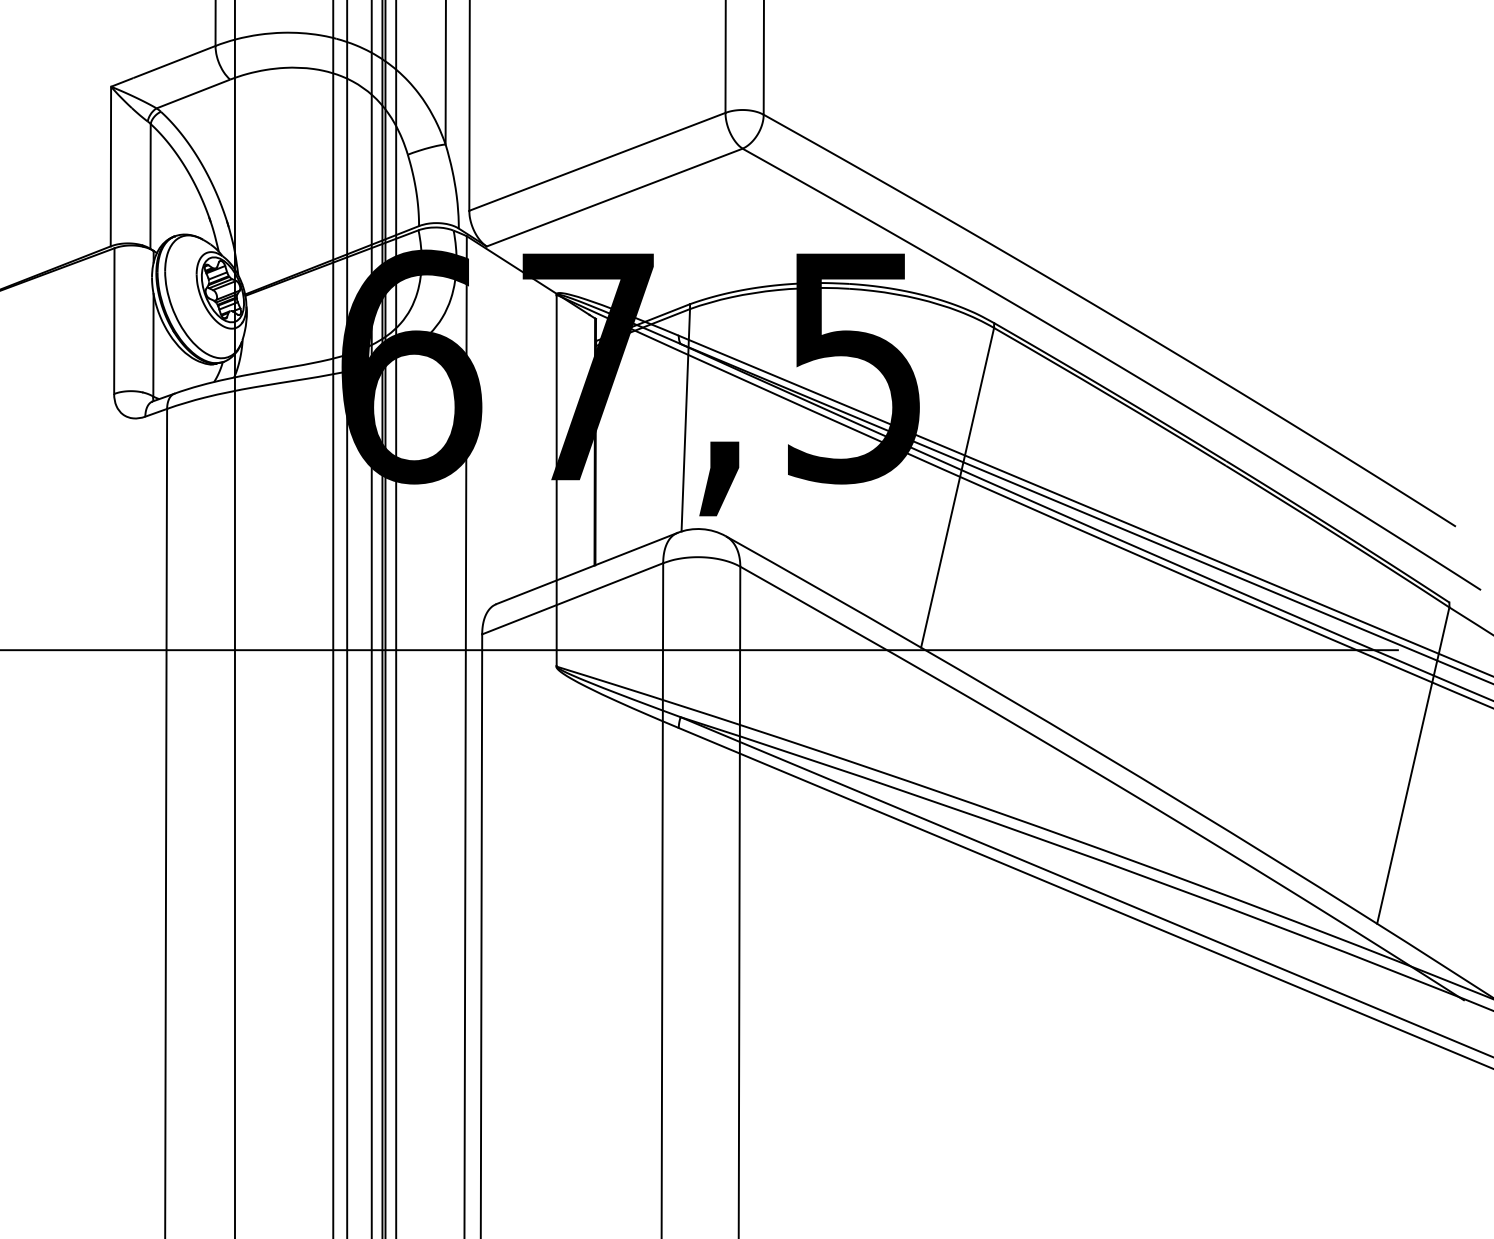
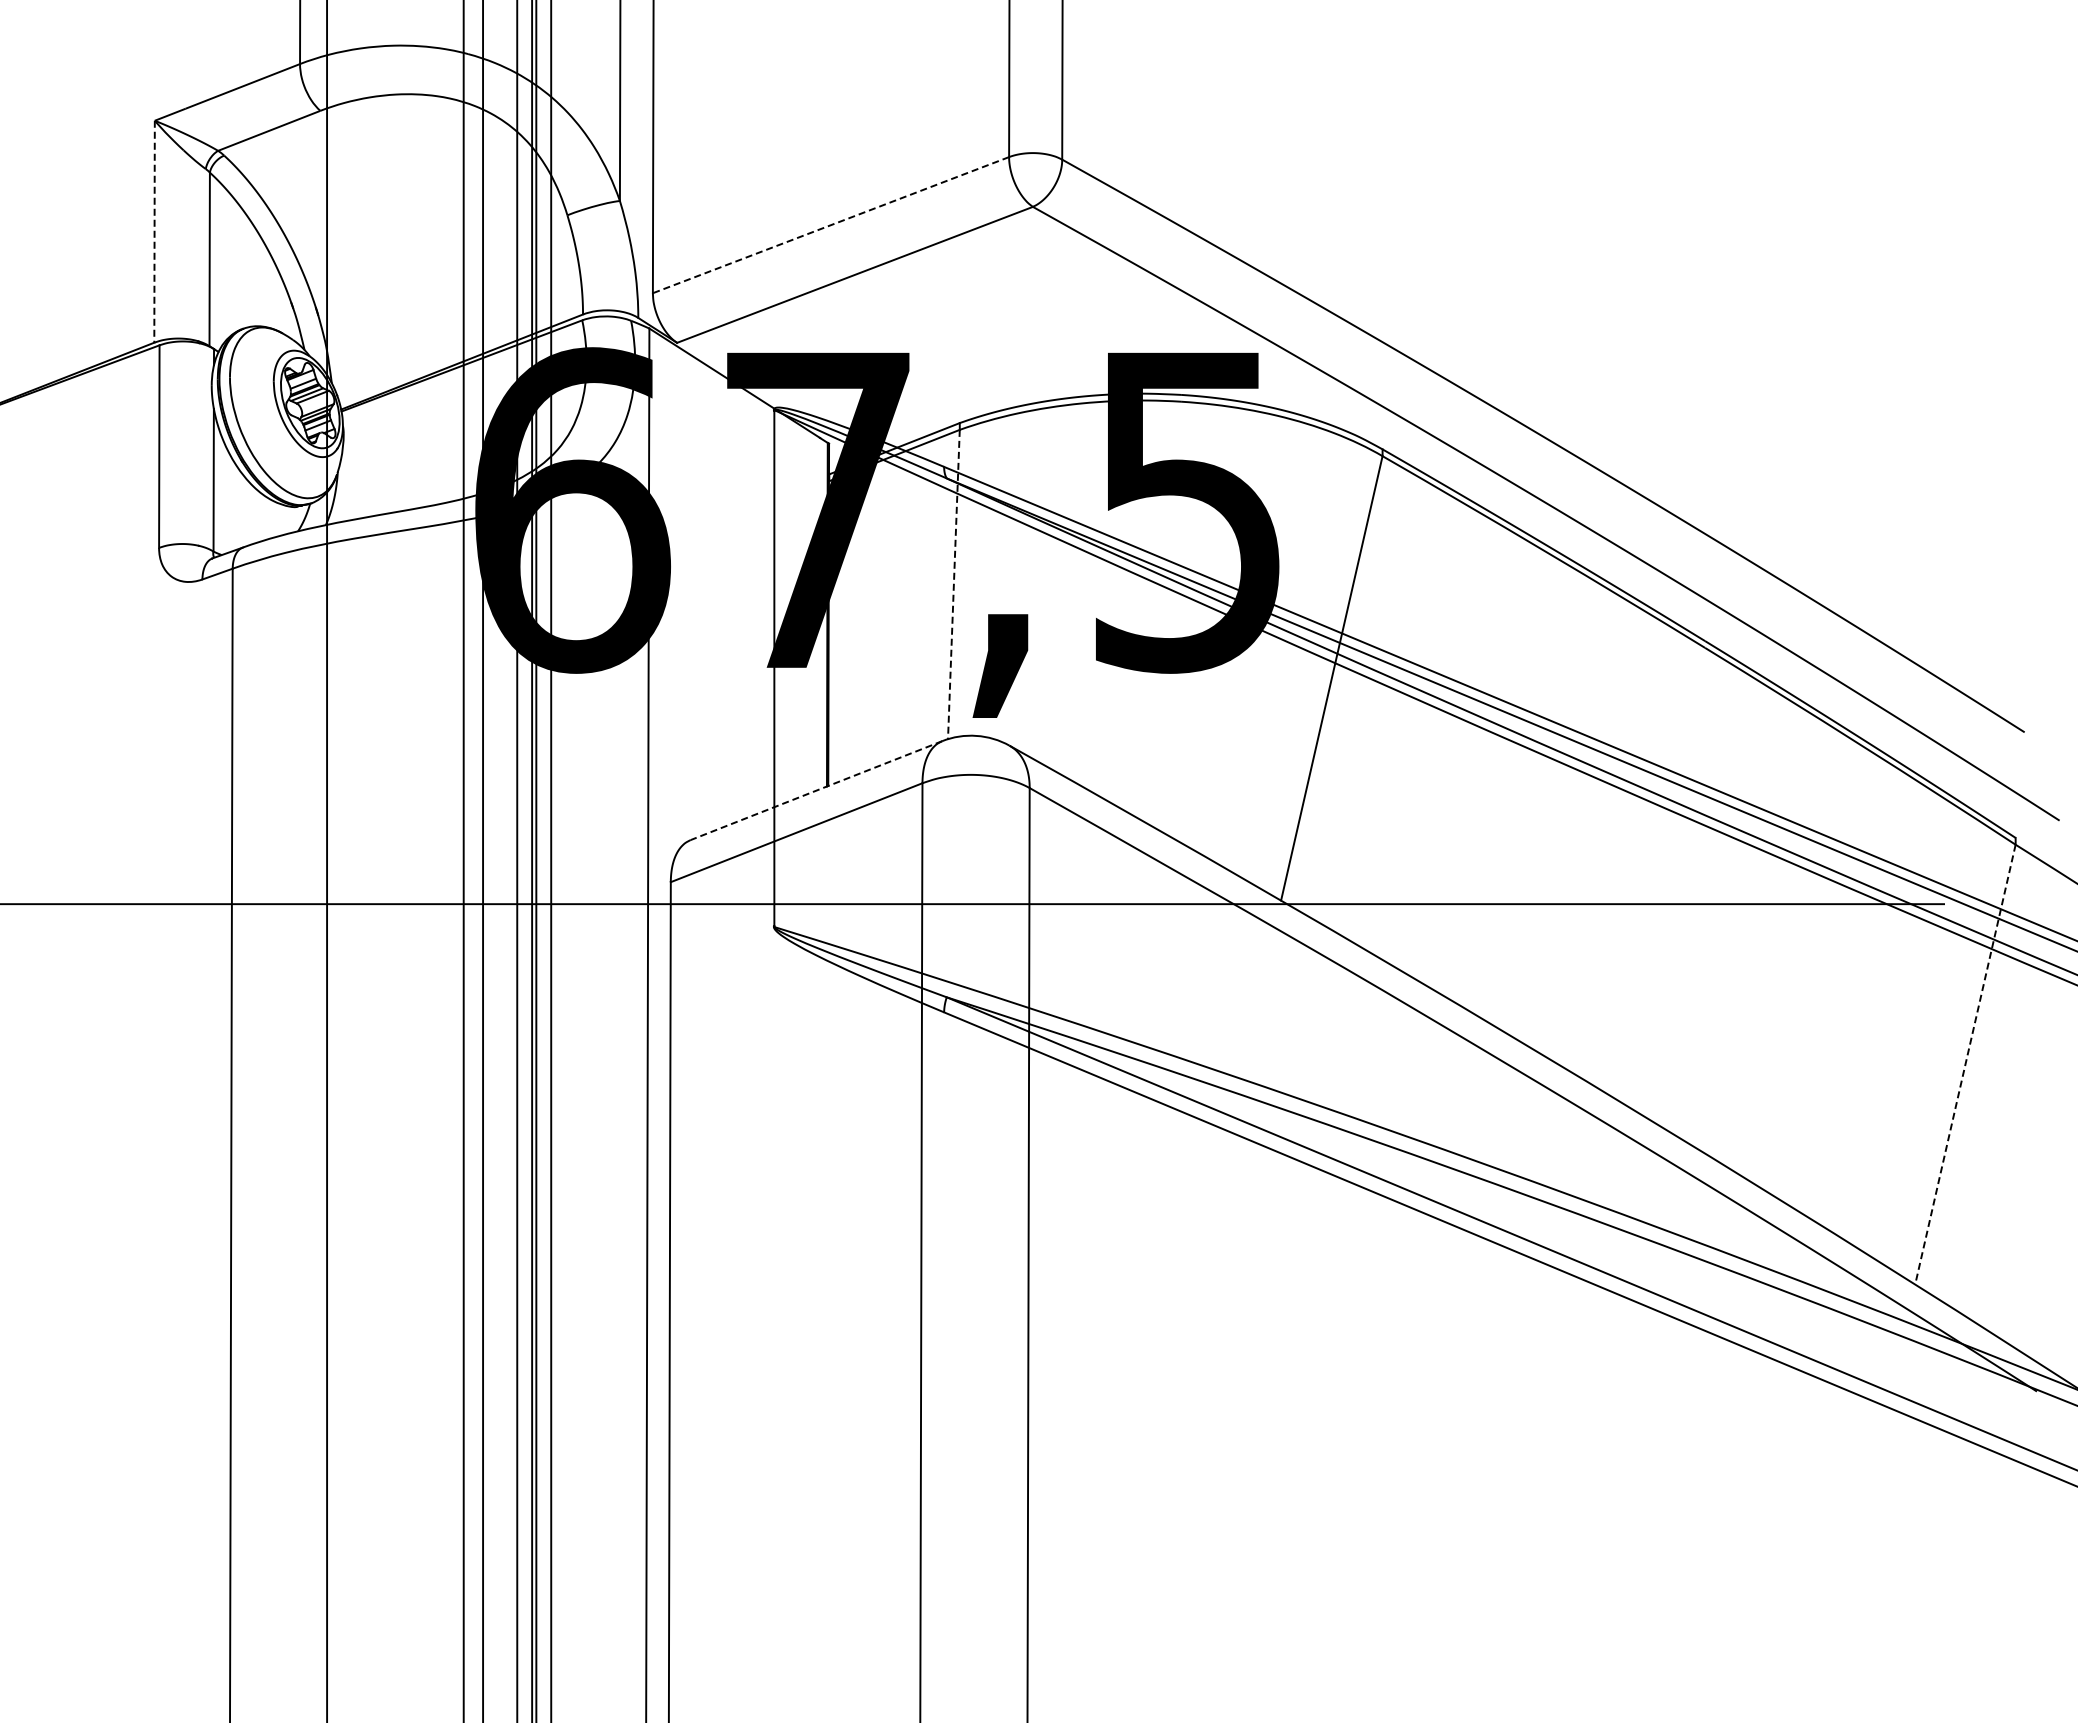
line: (597, 162) -> (831, 225), solid -> dashed
line: (110, 166) -> (154, 231), solid -> dashed
line: (685, 420) -> (953, 584), solid -> dashed
line: (586, 568) -> (816, 790), solid -> dashed
line: (1413, 765) -> (1965, 1064), solid -> dashed

